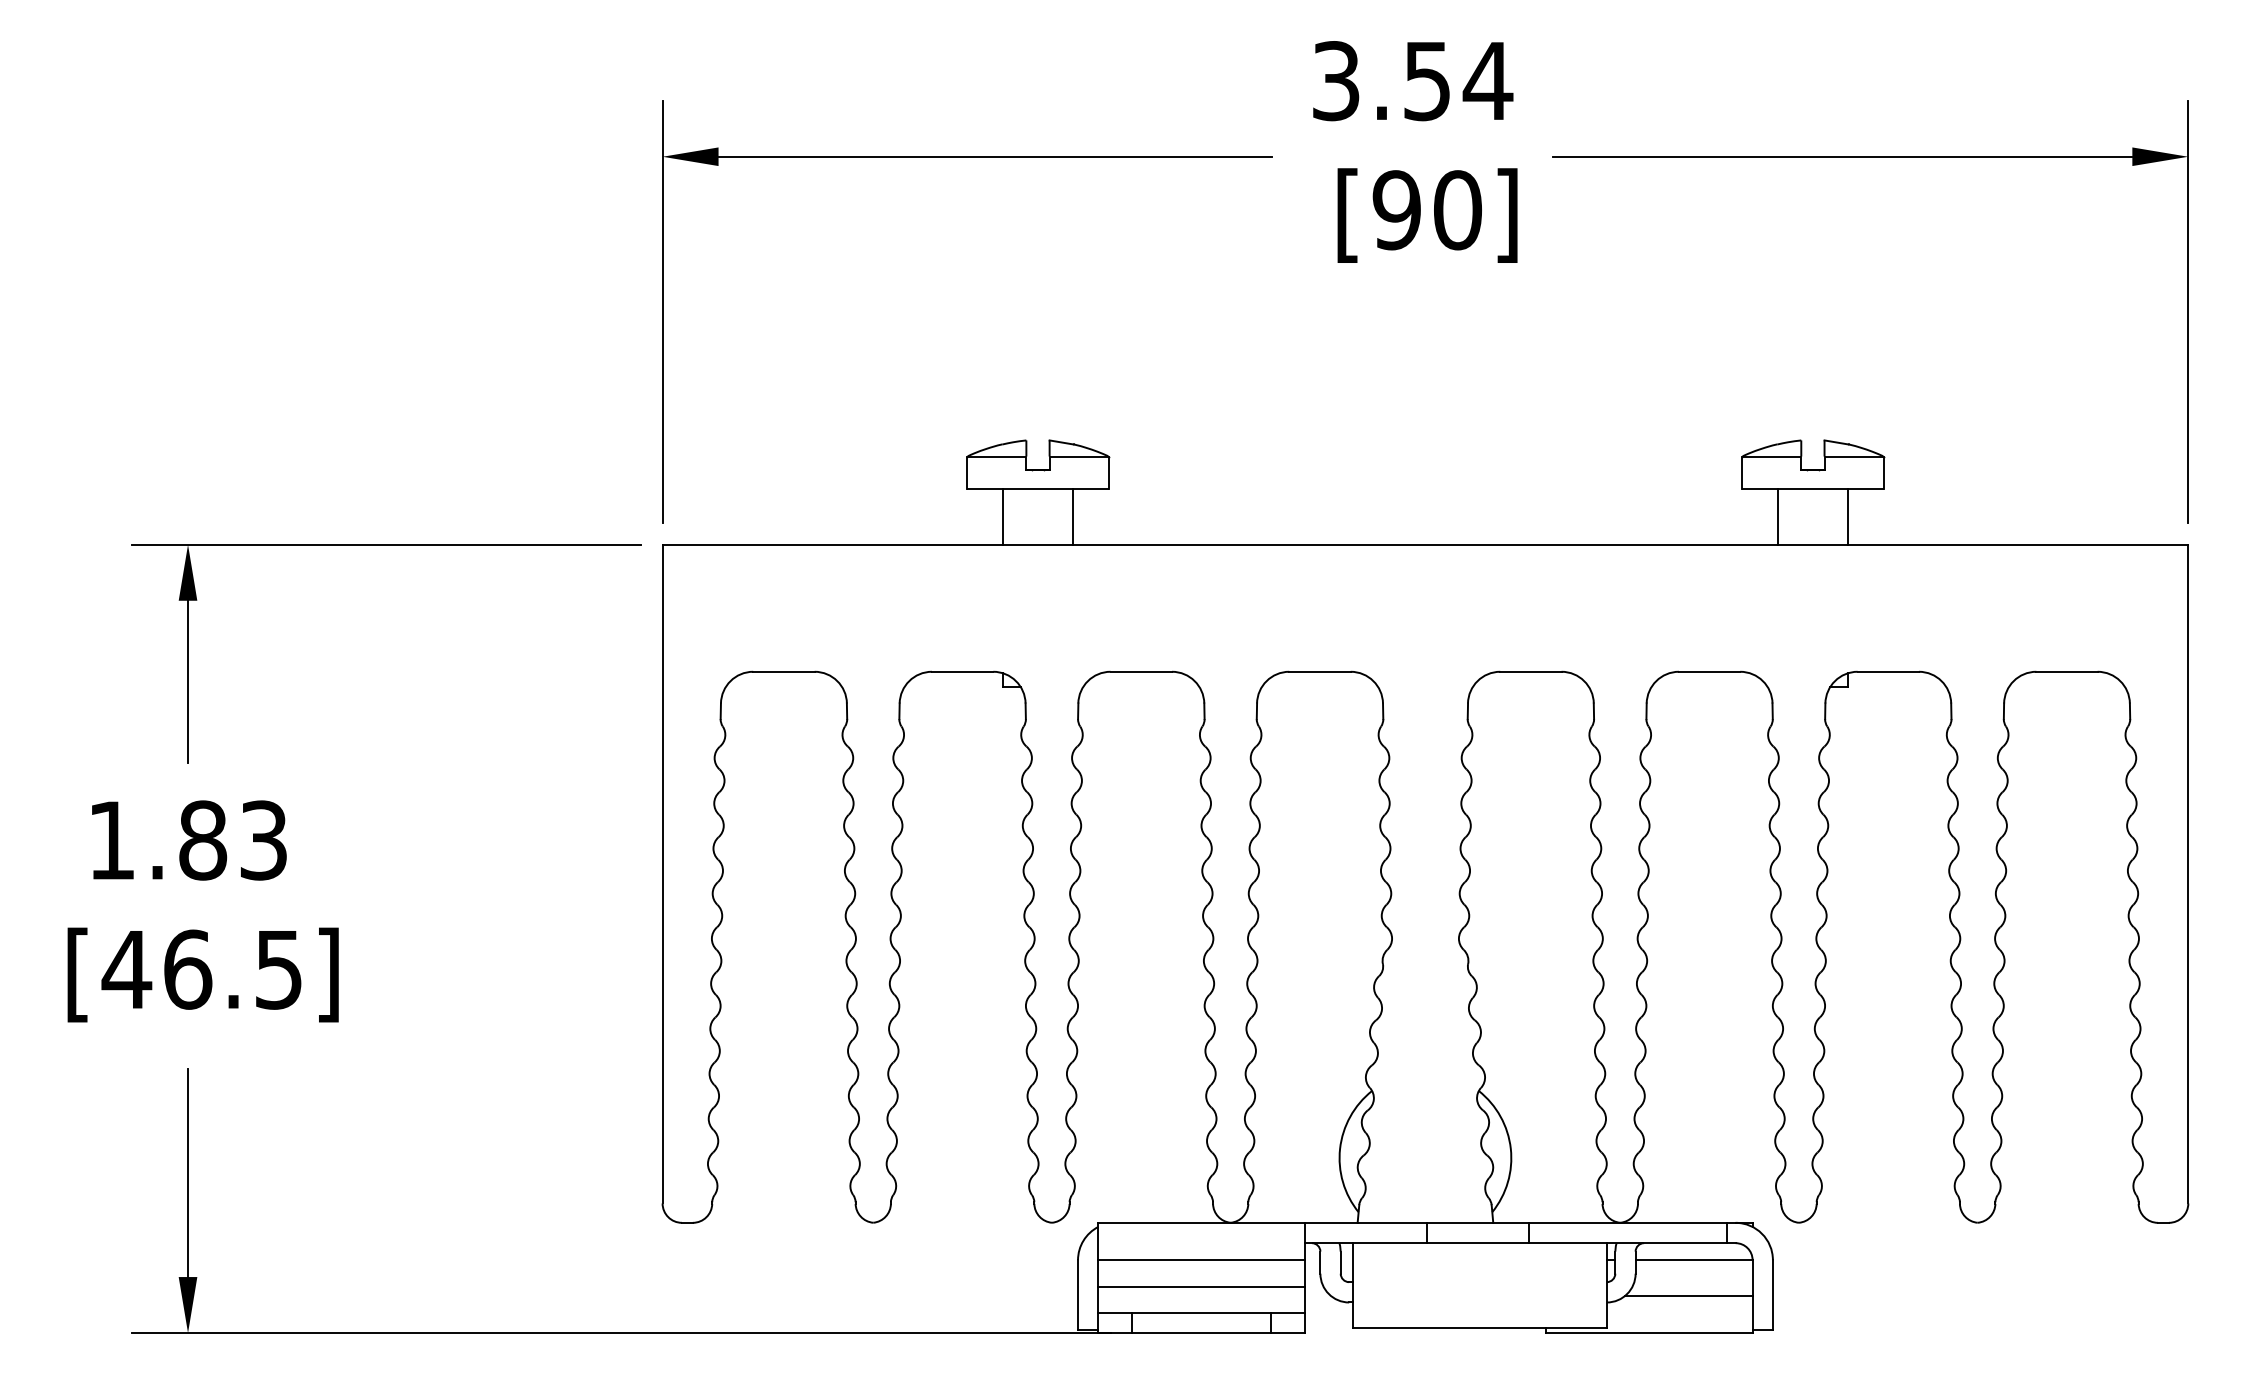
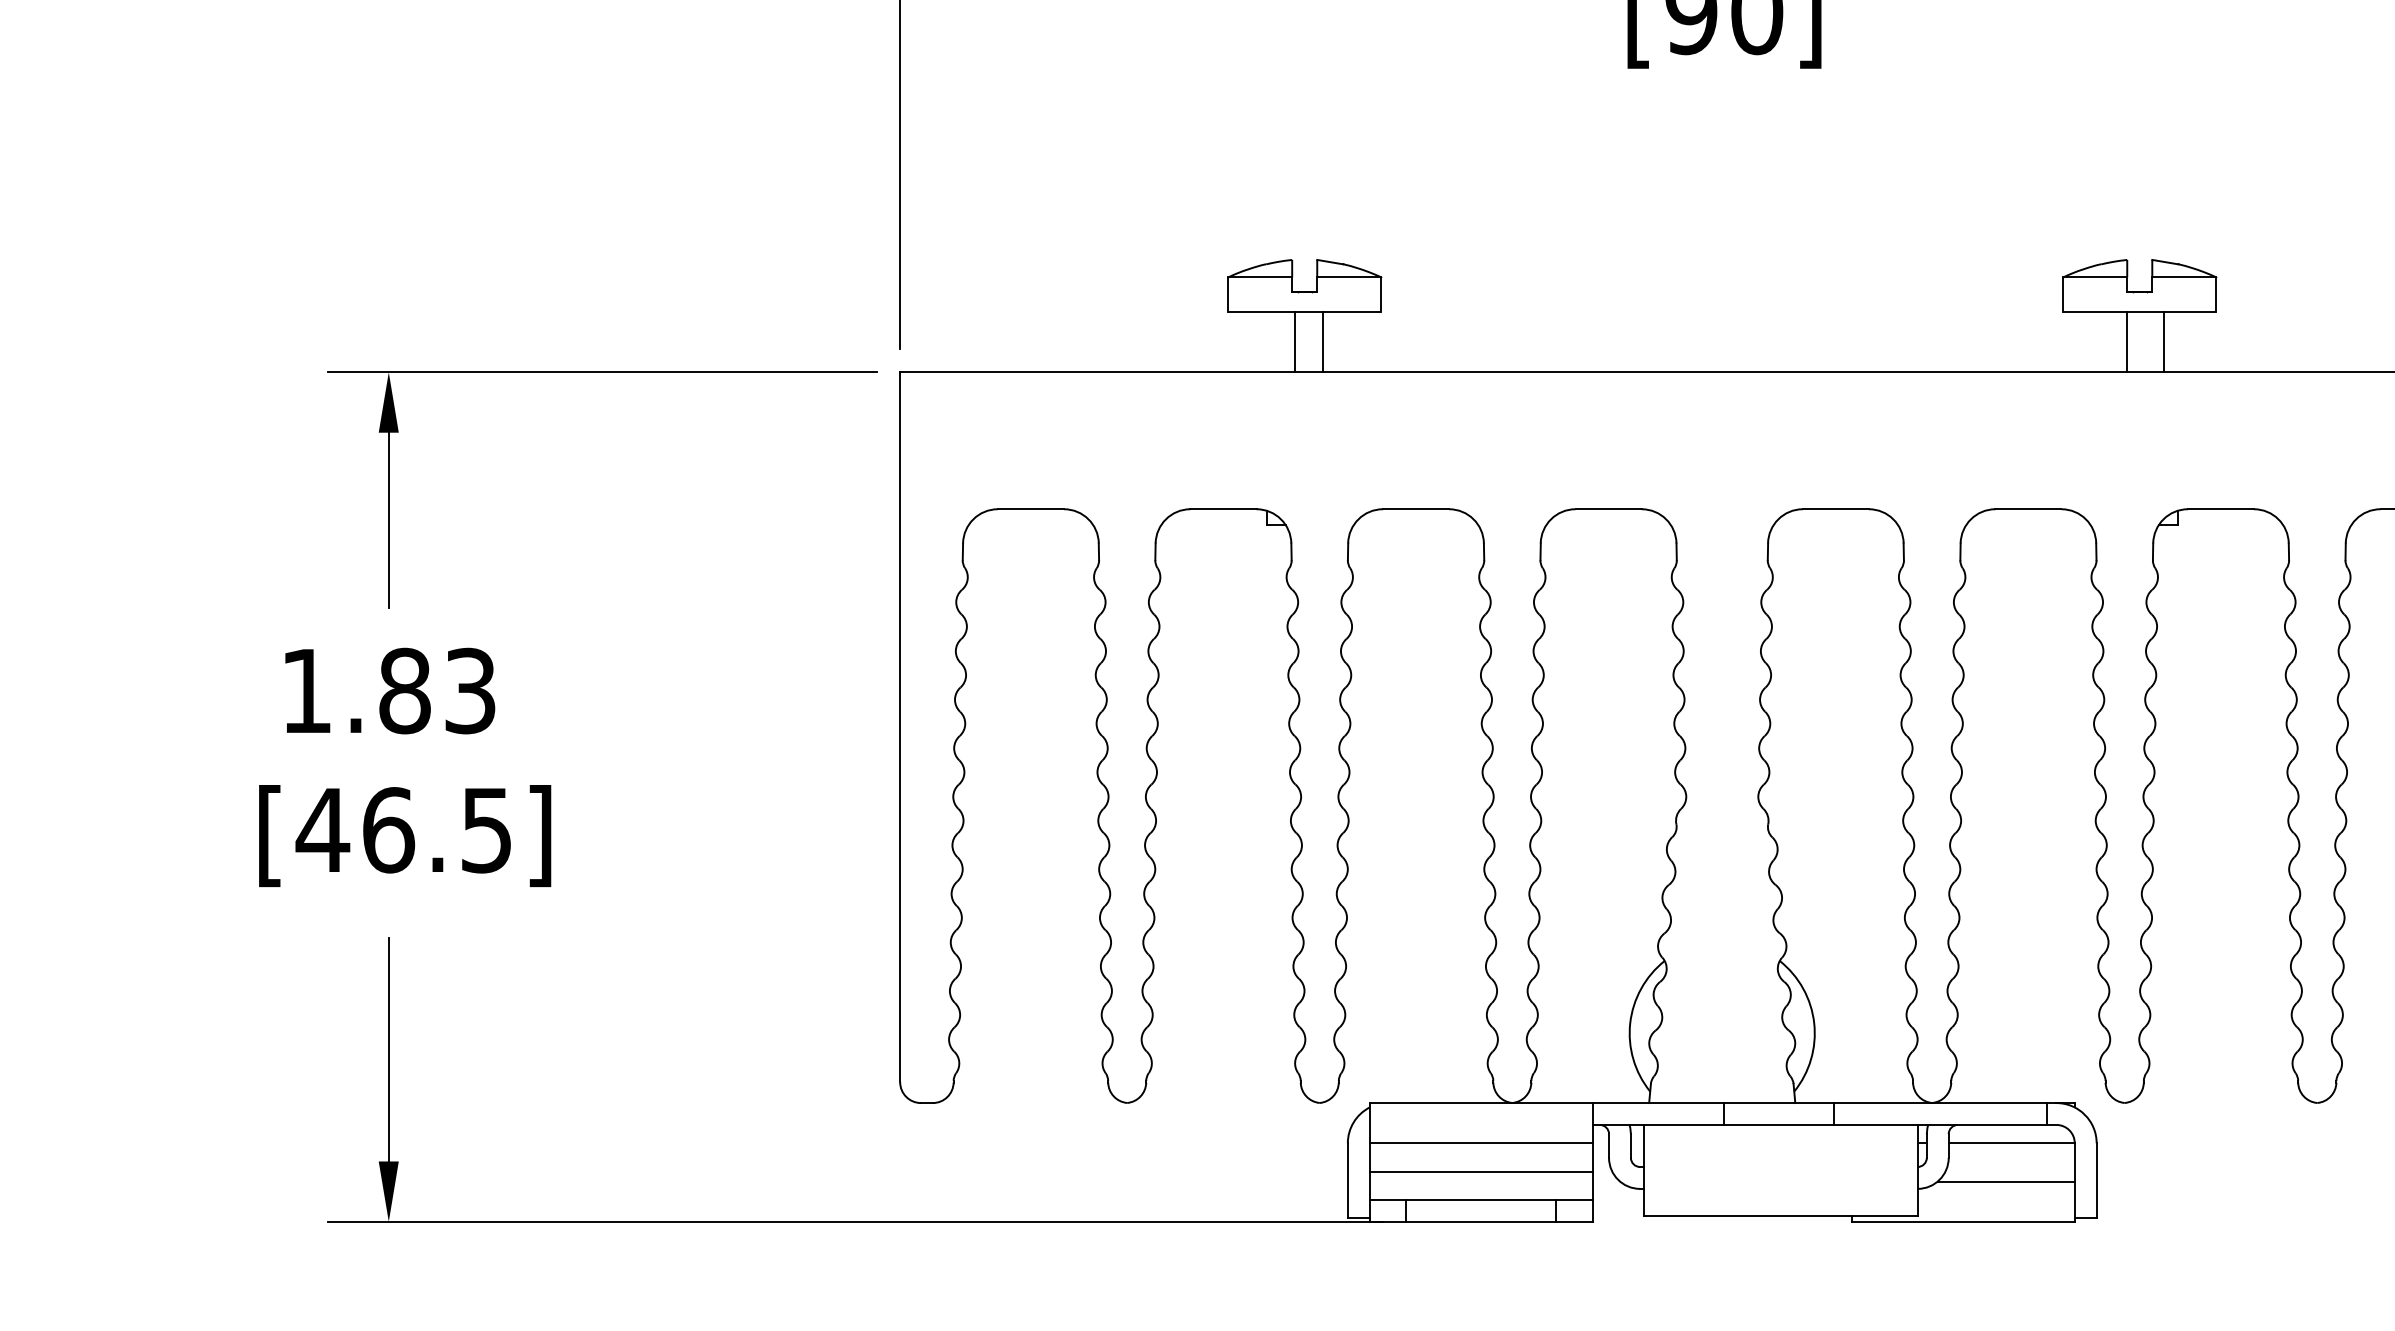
line: (1002, 516) -> (1322, 341), moved
line: (1073, 516) -> (1295, 341), moved
line: (1777, 516) -> (2164, 341), moved
line: (1848, 516) -> (2127, 341), moved

